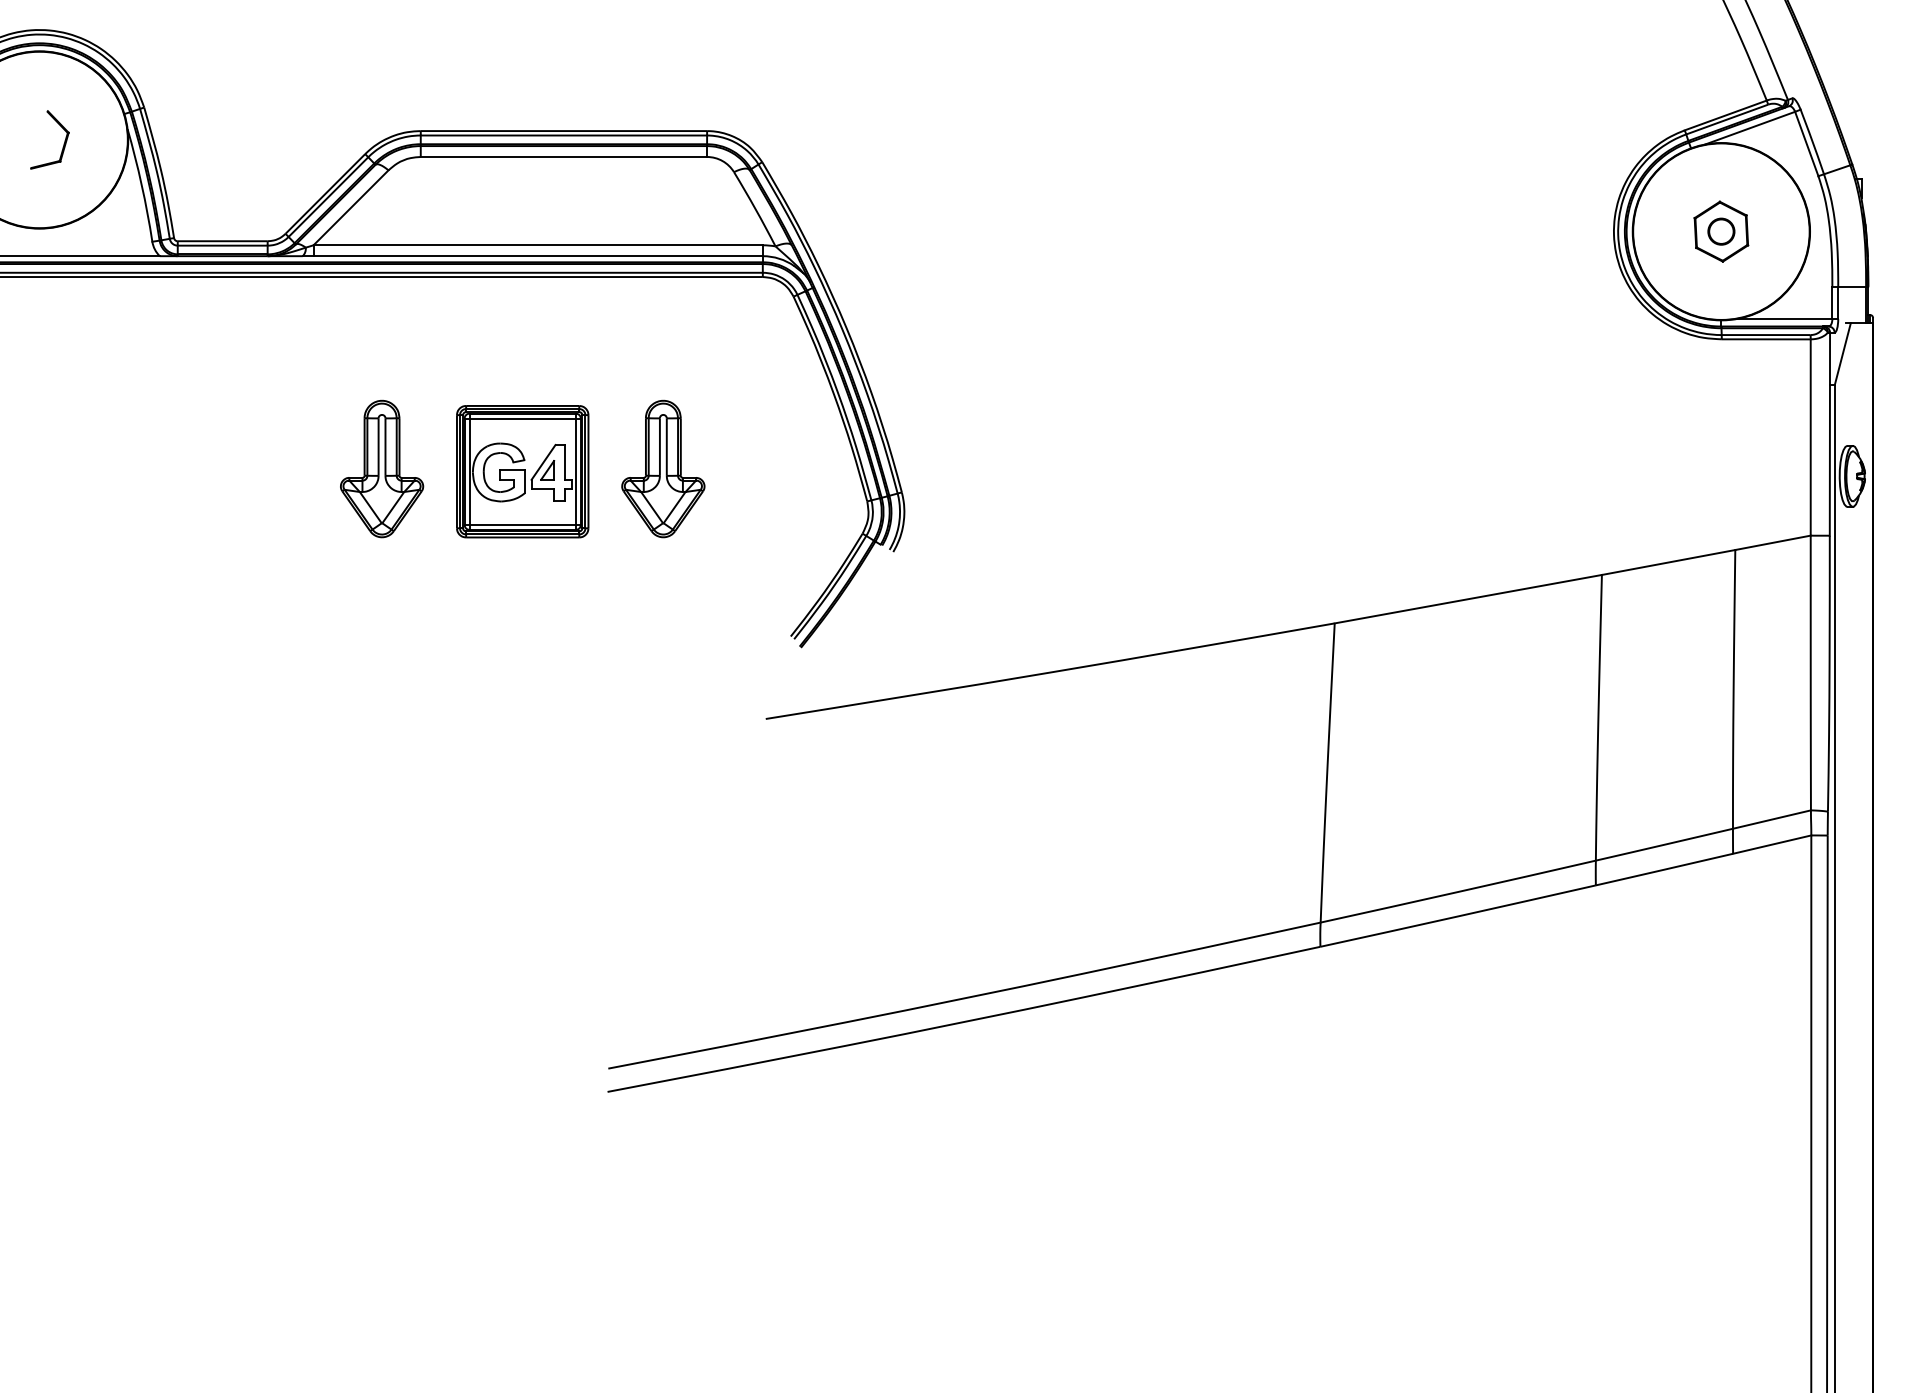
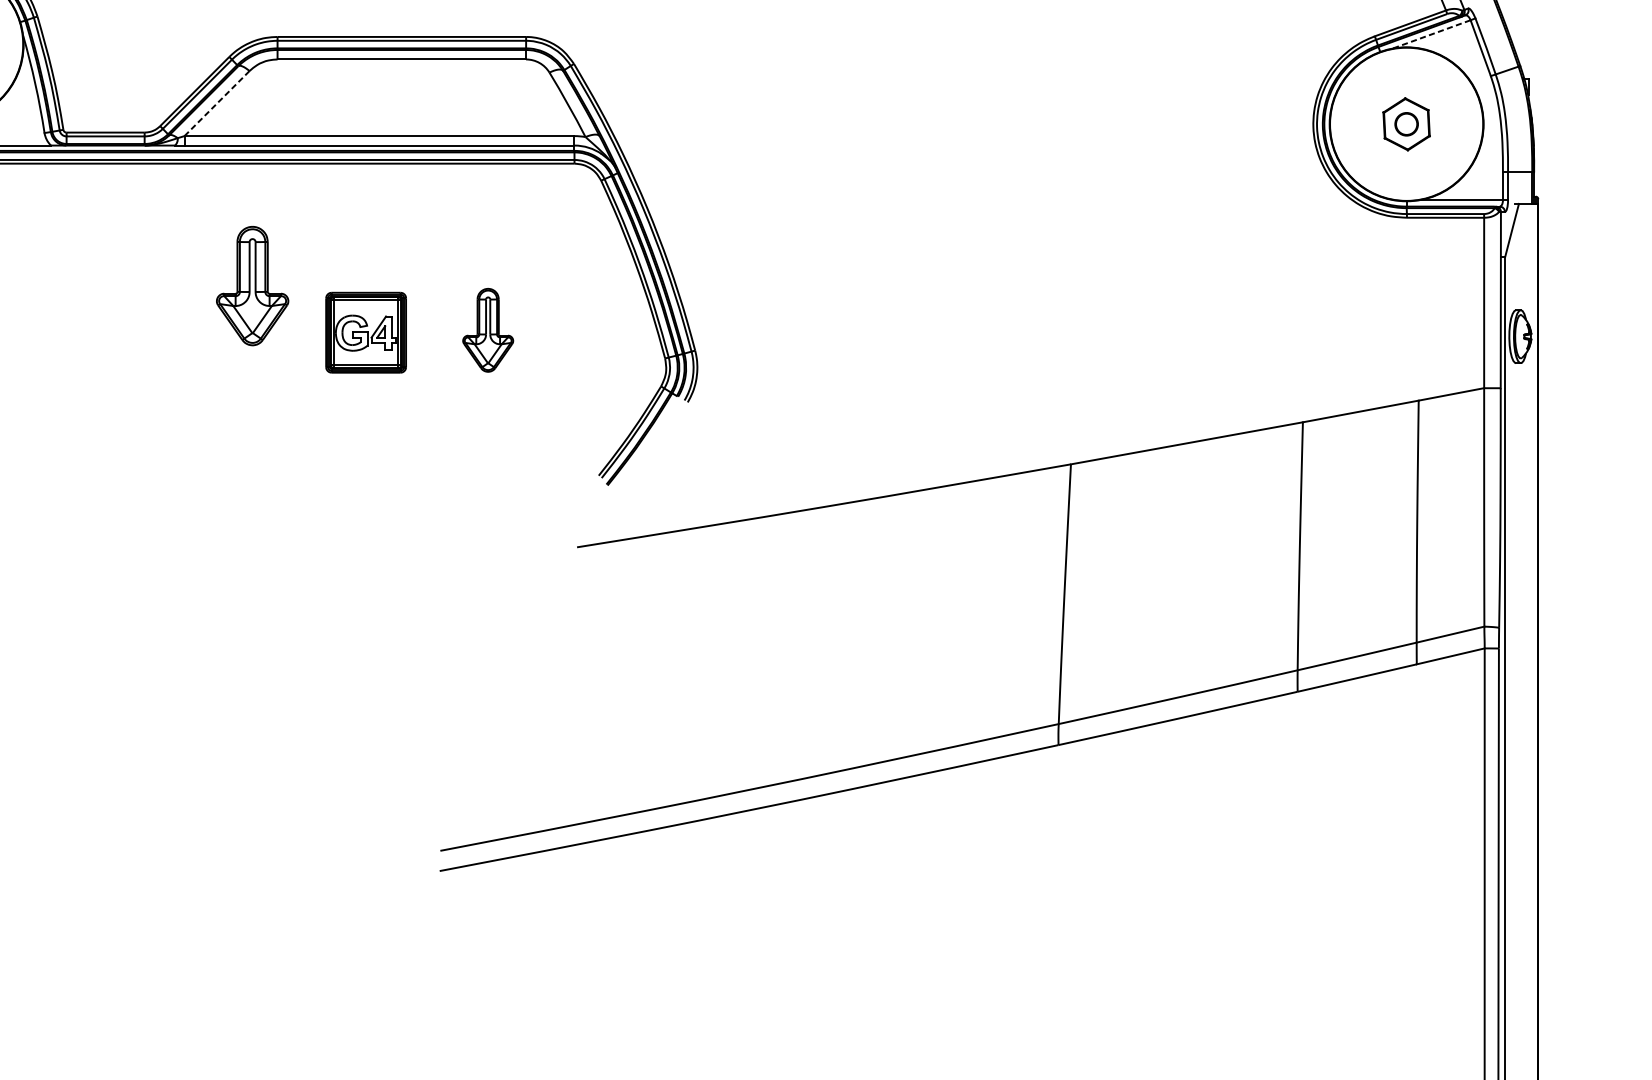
line: (1750, 128) -> (1431, 34), solid -> dashed
line: (351, 207) -> (217, 103), solid -> dashed
part: (382, 468) -> (253, 285), moved
part: (663, 468) -> (488, 329), size x0.7
part: (522, 471) -> (365, 332), size x0.7

